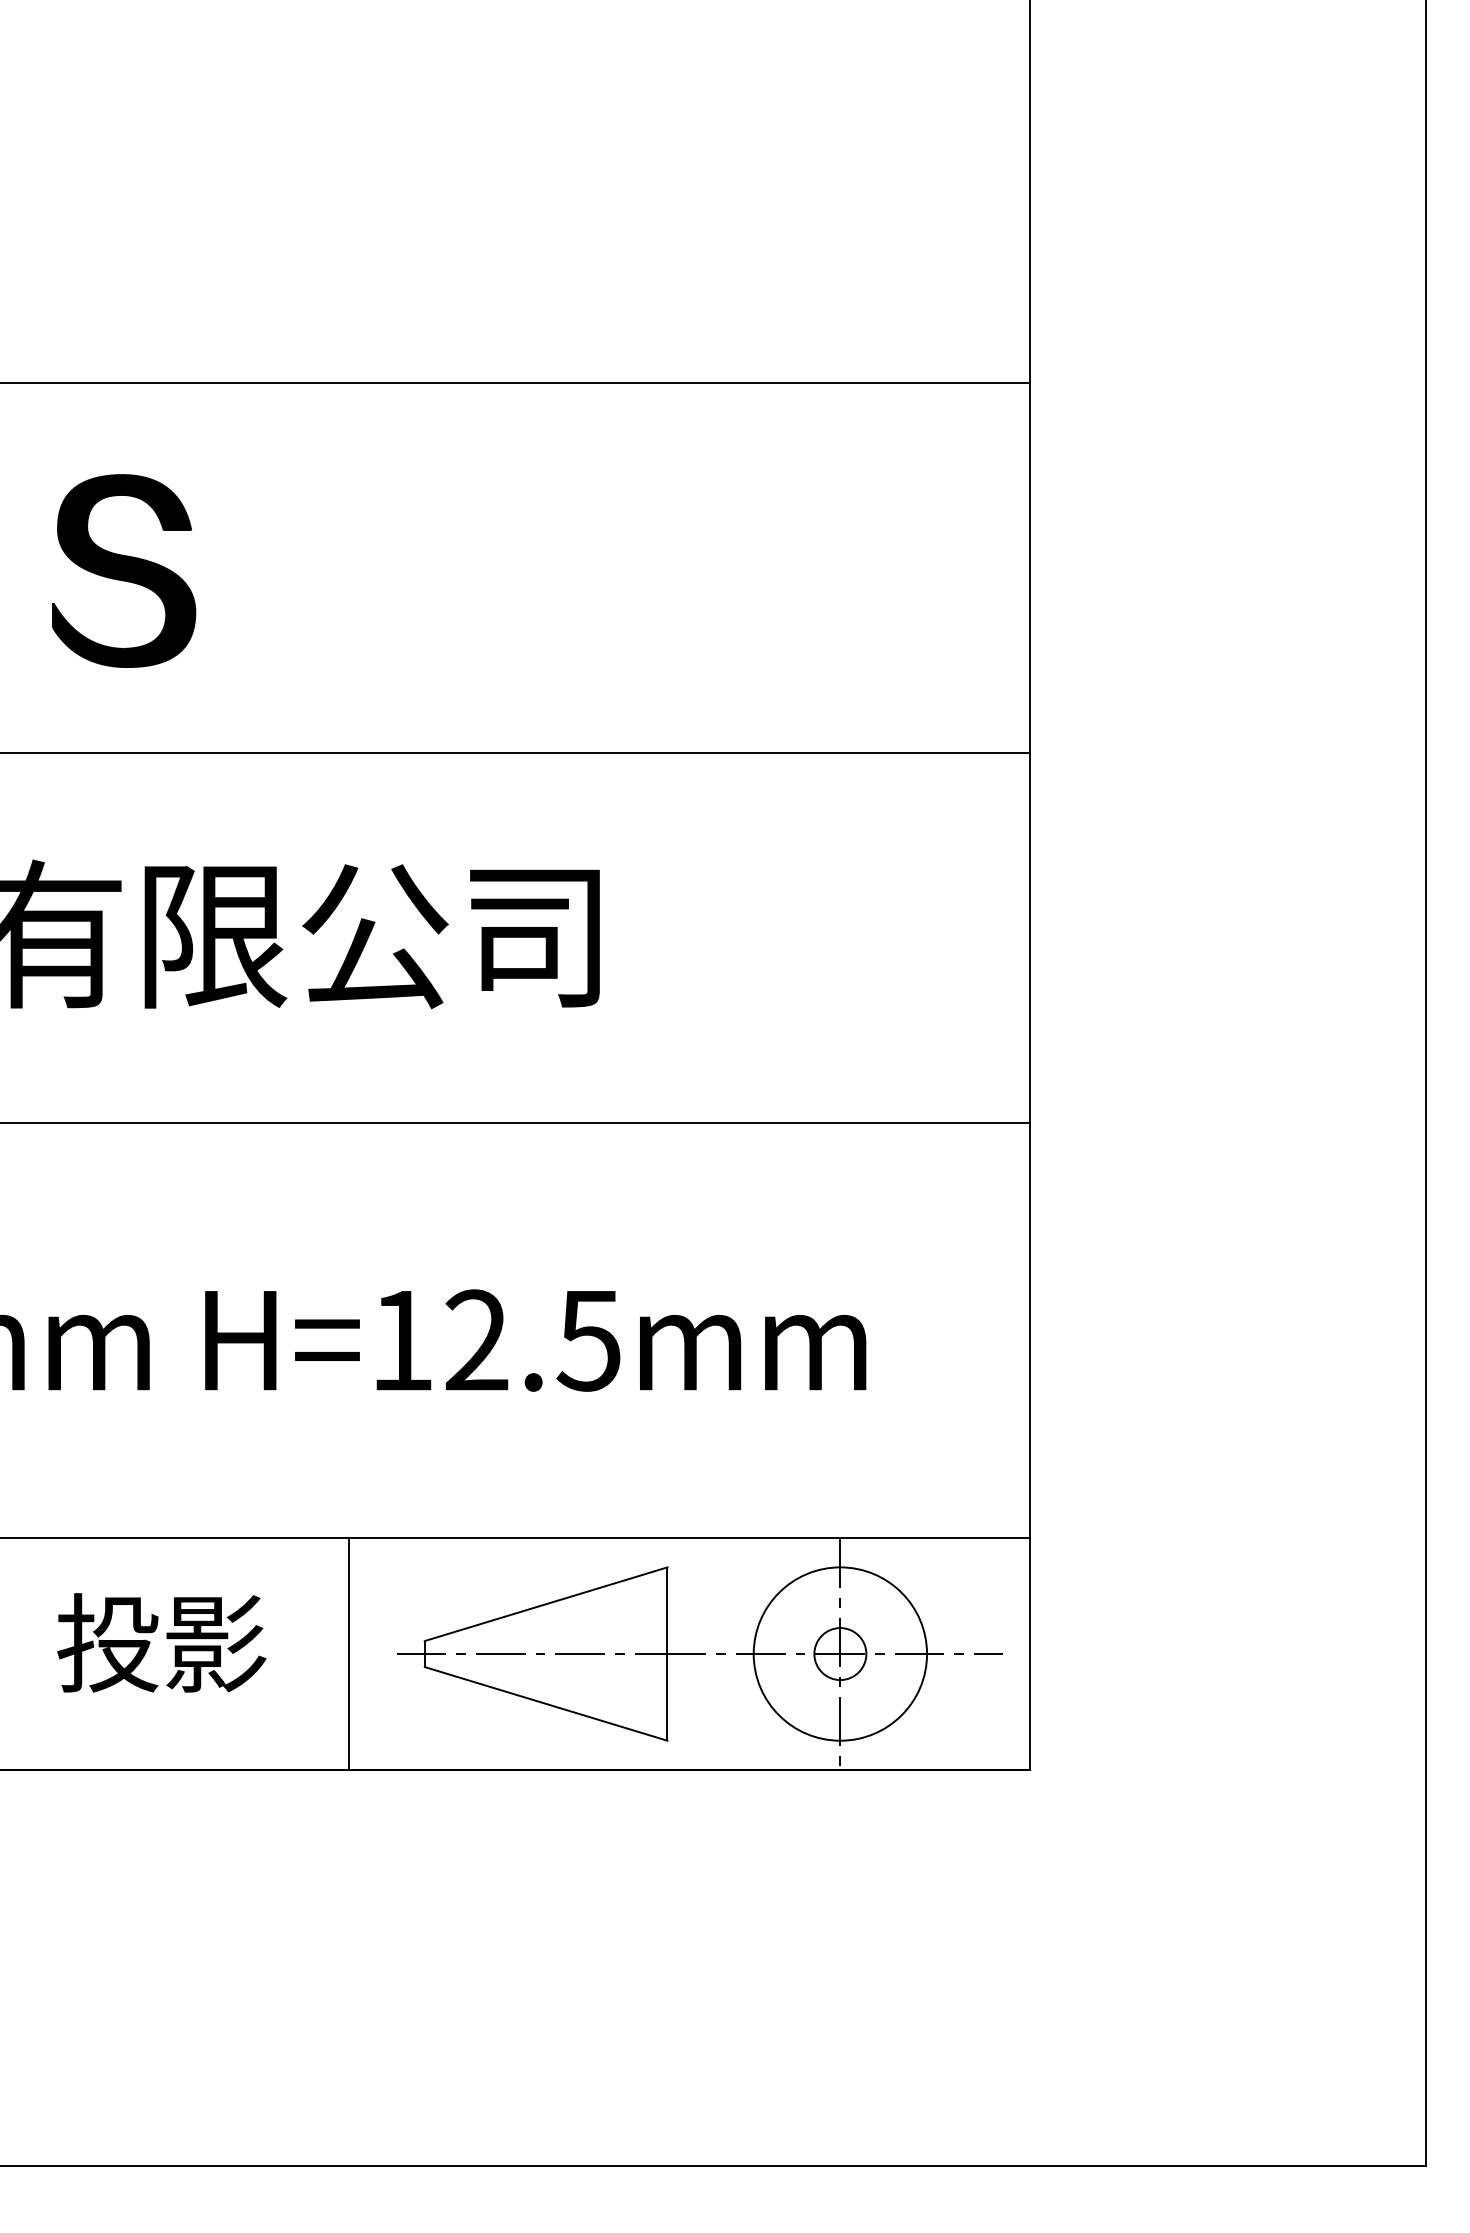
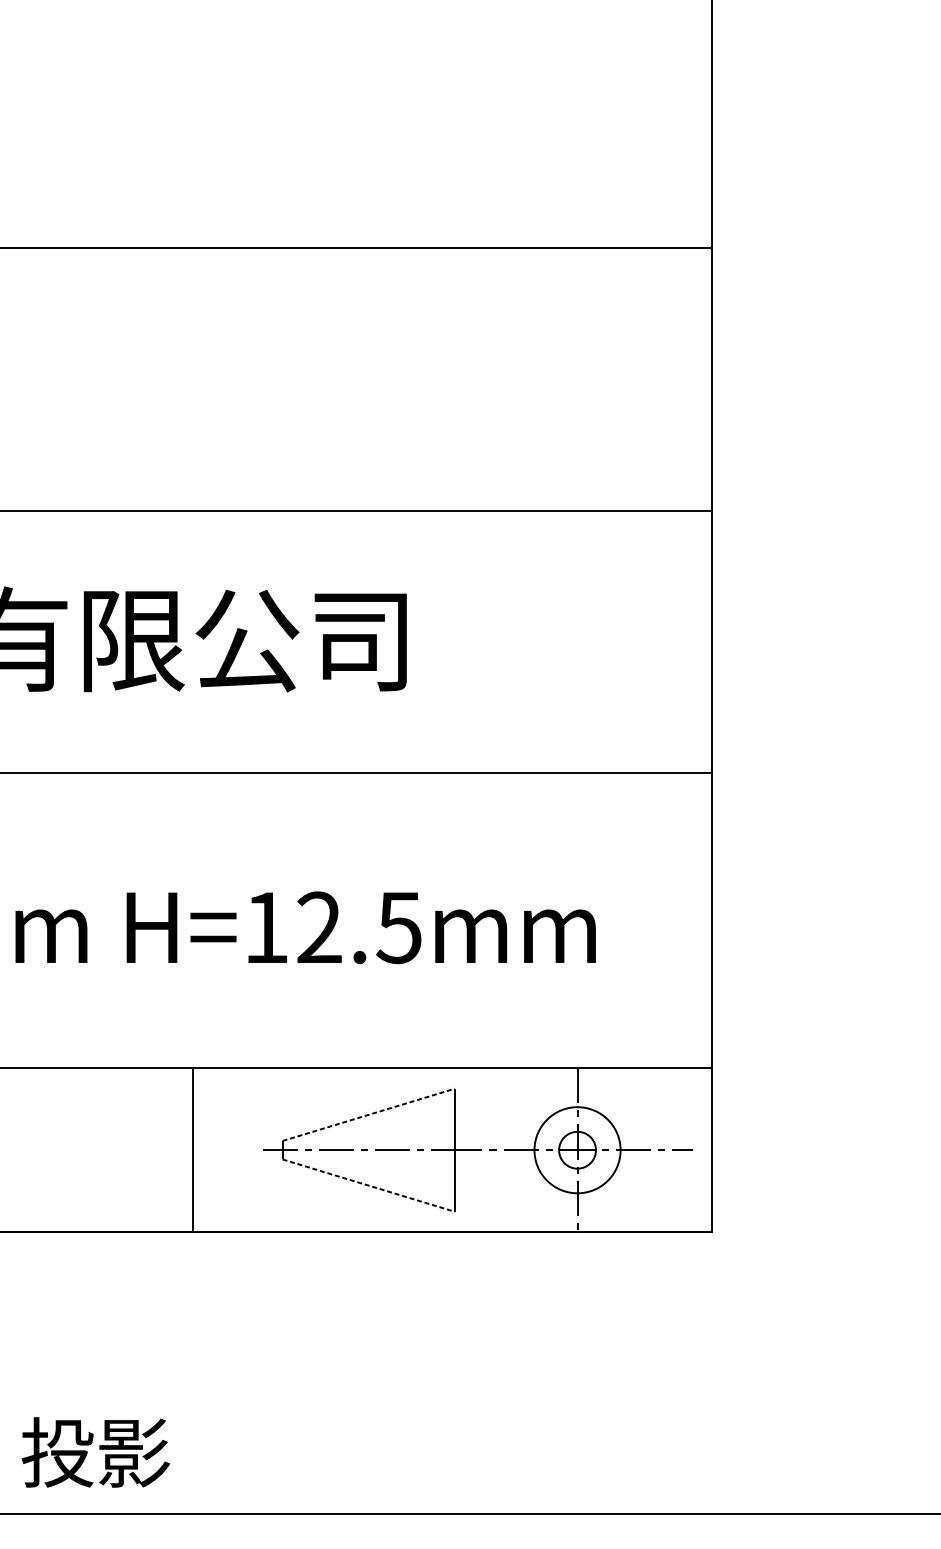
part: (124, 570) -> (69, 381), removed
line: (546, 1604) -> (368, 1115), solid -> dashed
text: (161, 1642) -> (95, 1452), moved
line: (348, 1653) -> (192, 1149), moved
circle: (840, 1653) -> (577, 1149), size x0.7
line: (546, 1703) -> (368, 1185), solid -> dashed

